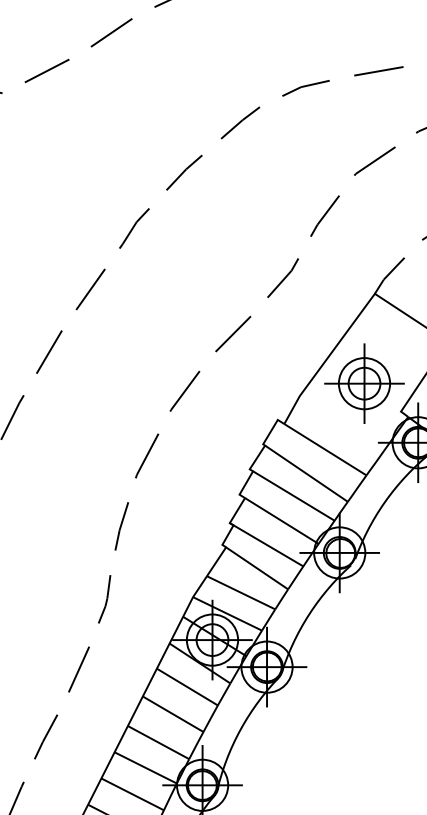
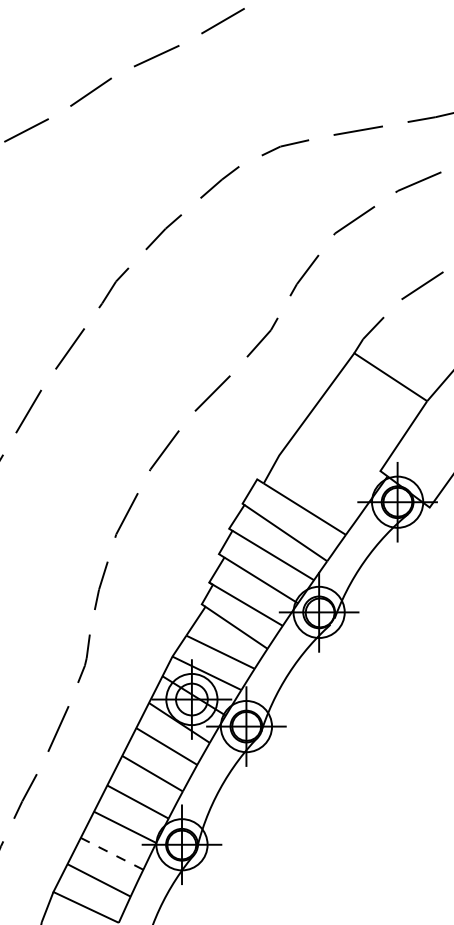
part: (364, 383) -> (343, 442), removed
line: (133, 795) -> (112, 854), solid -> dashed

